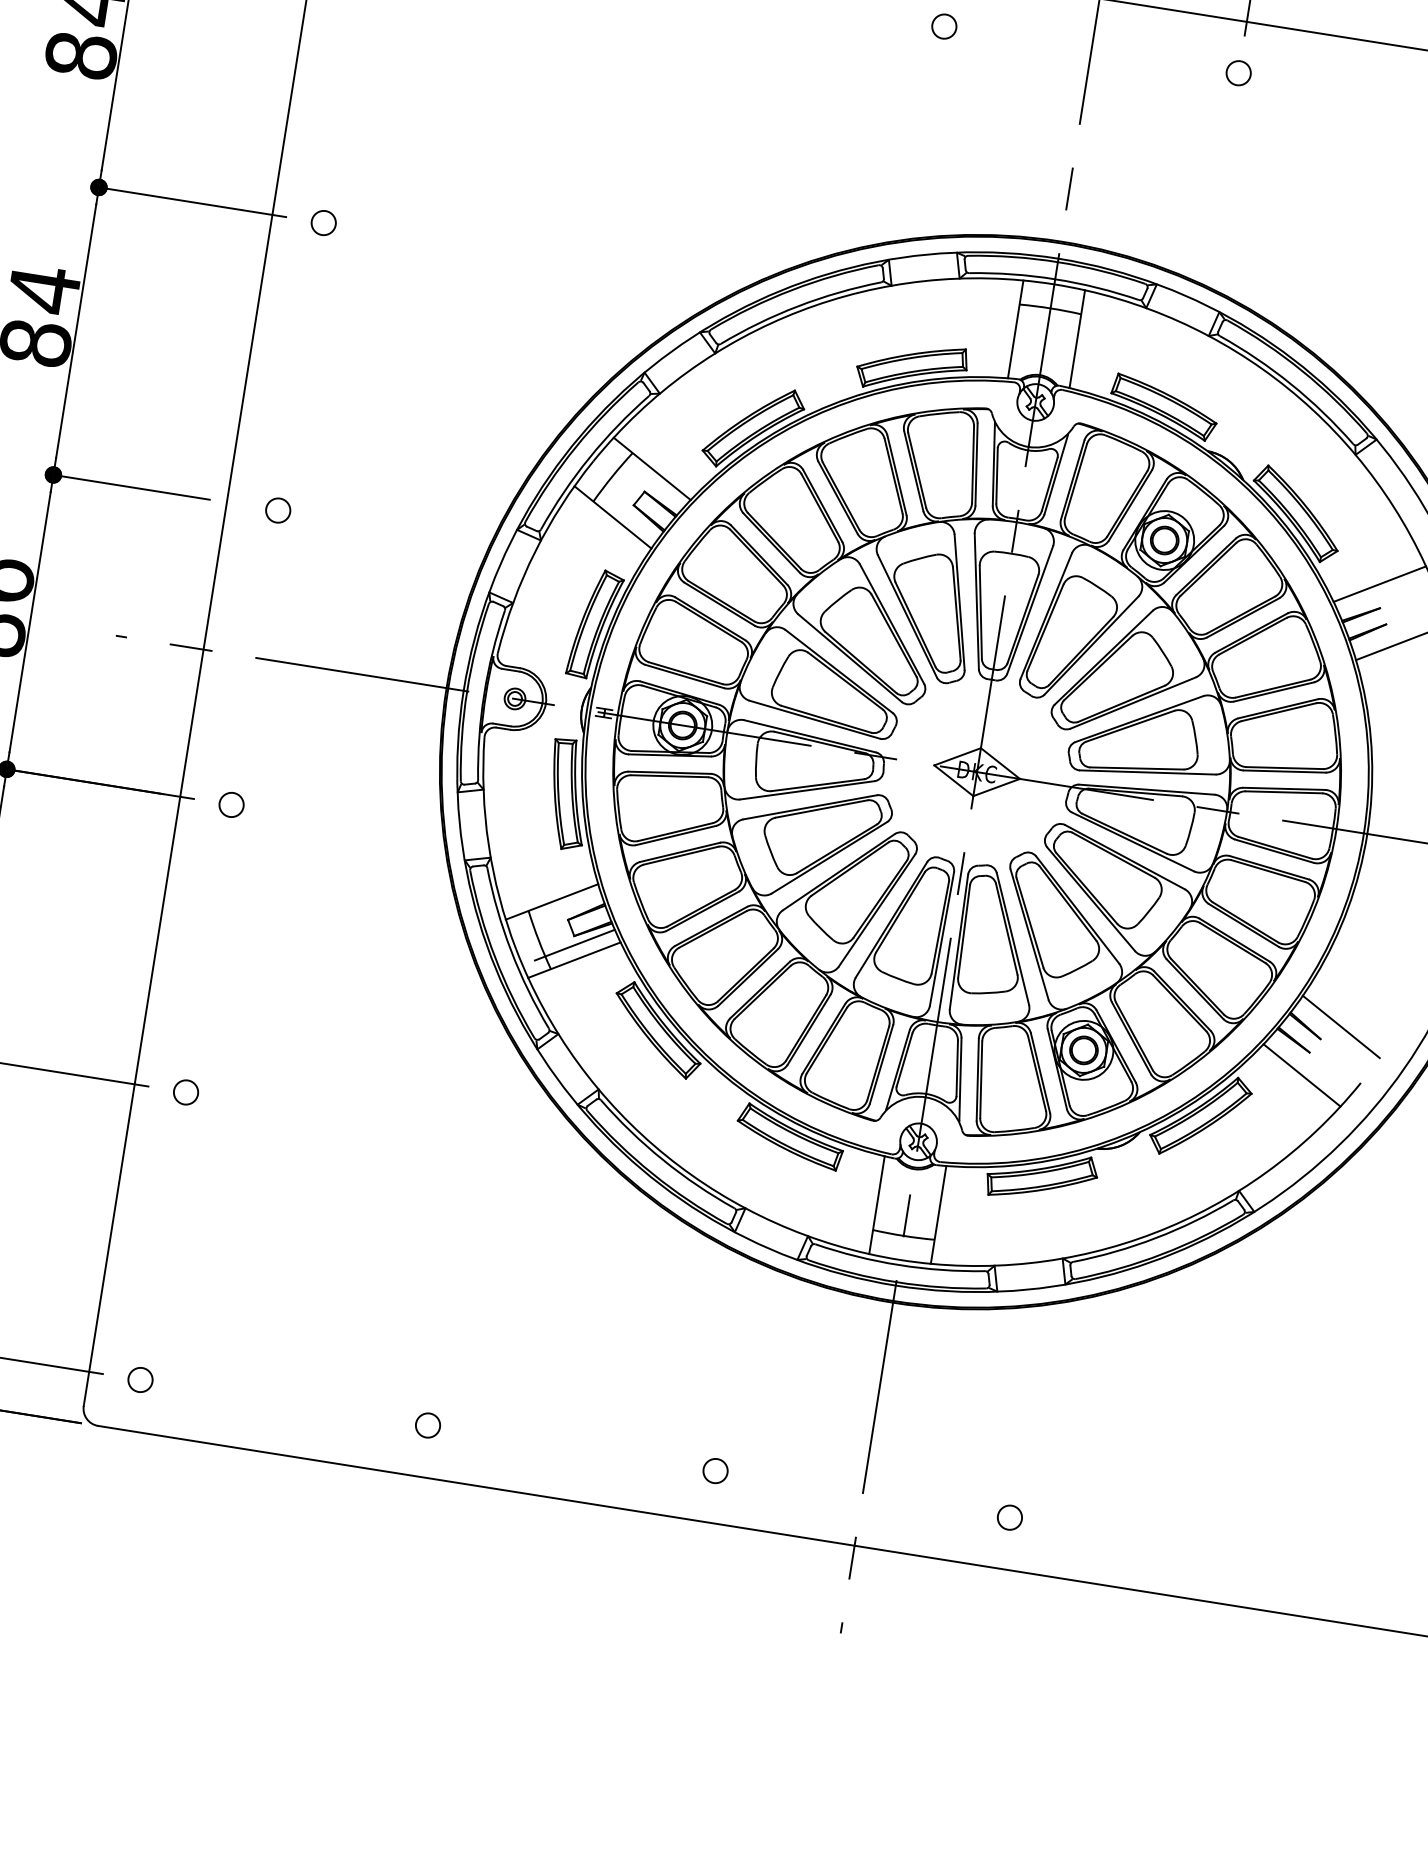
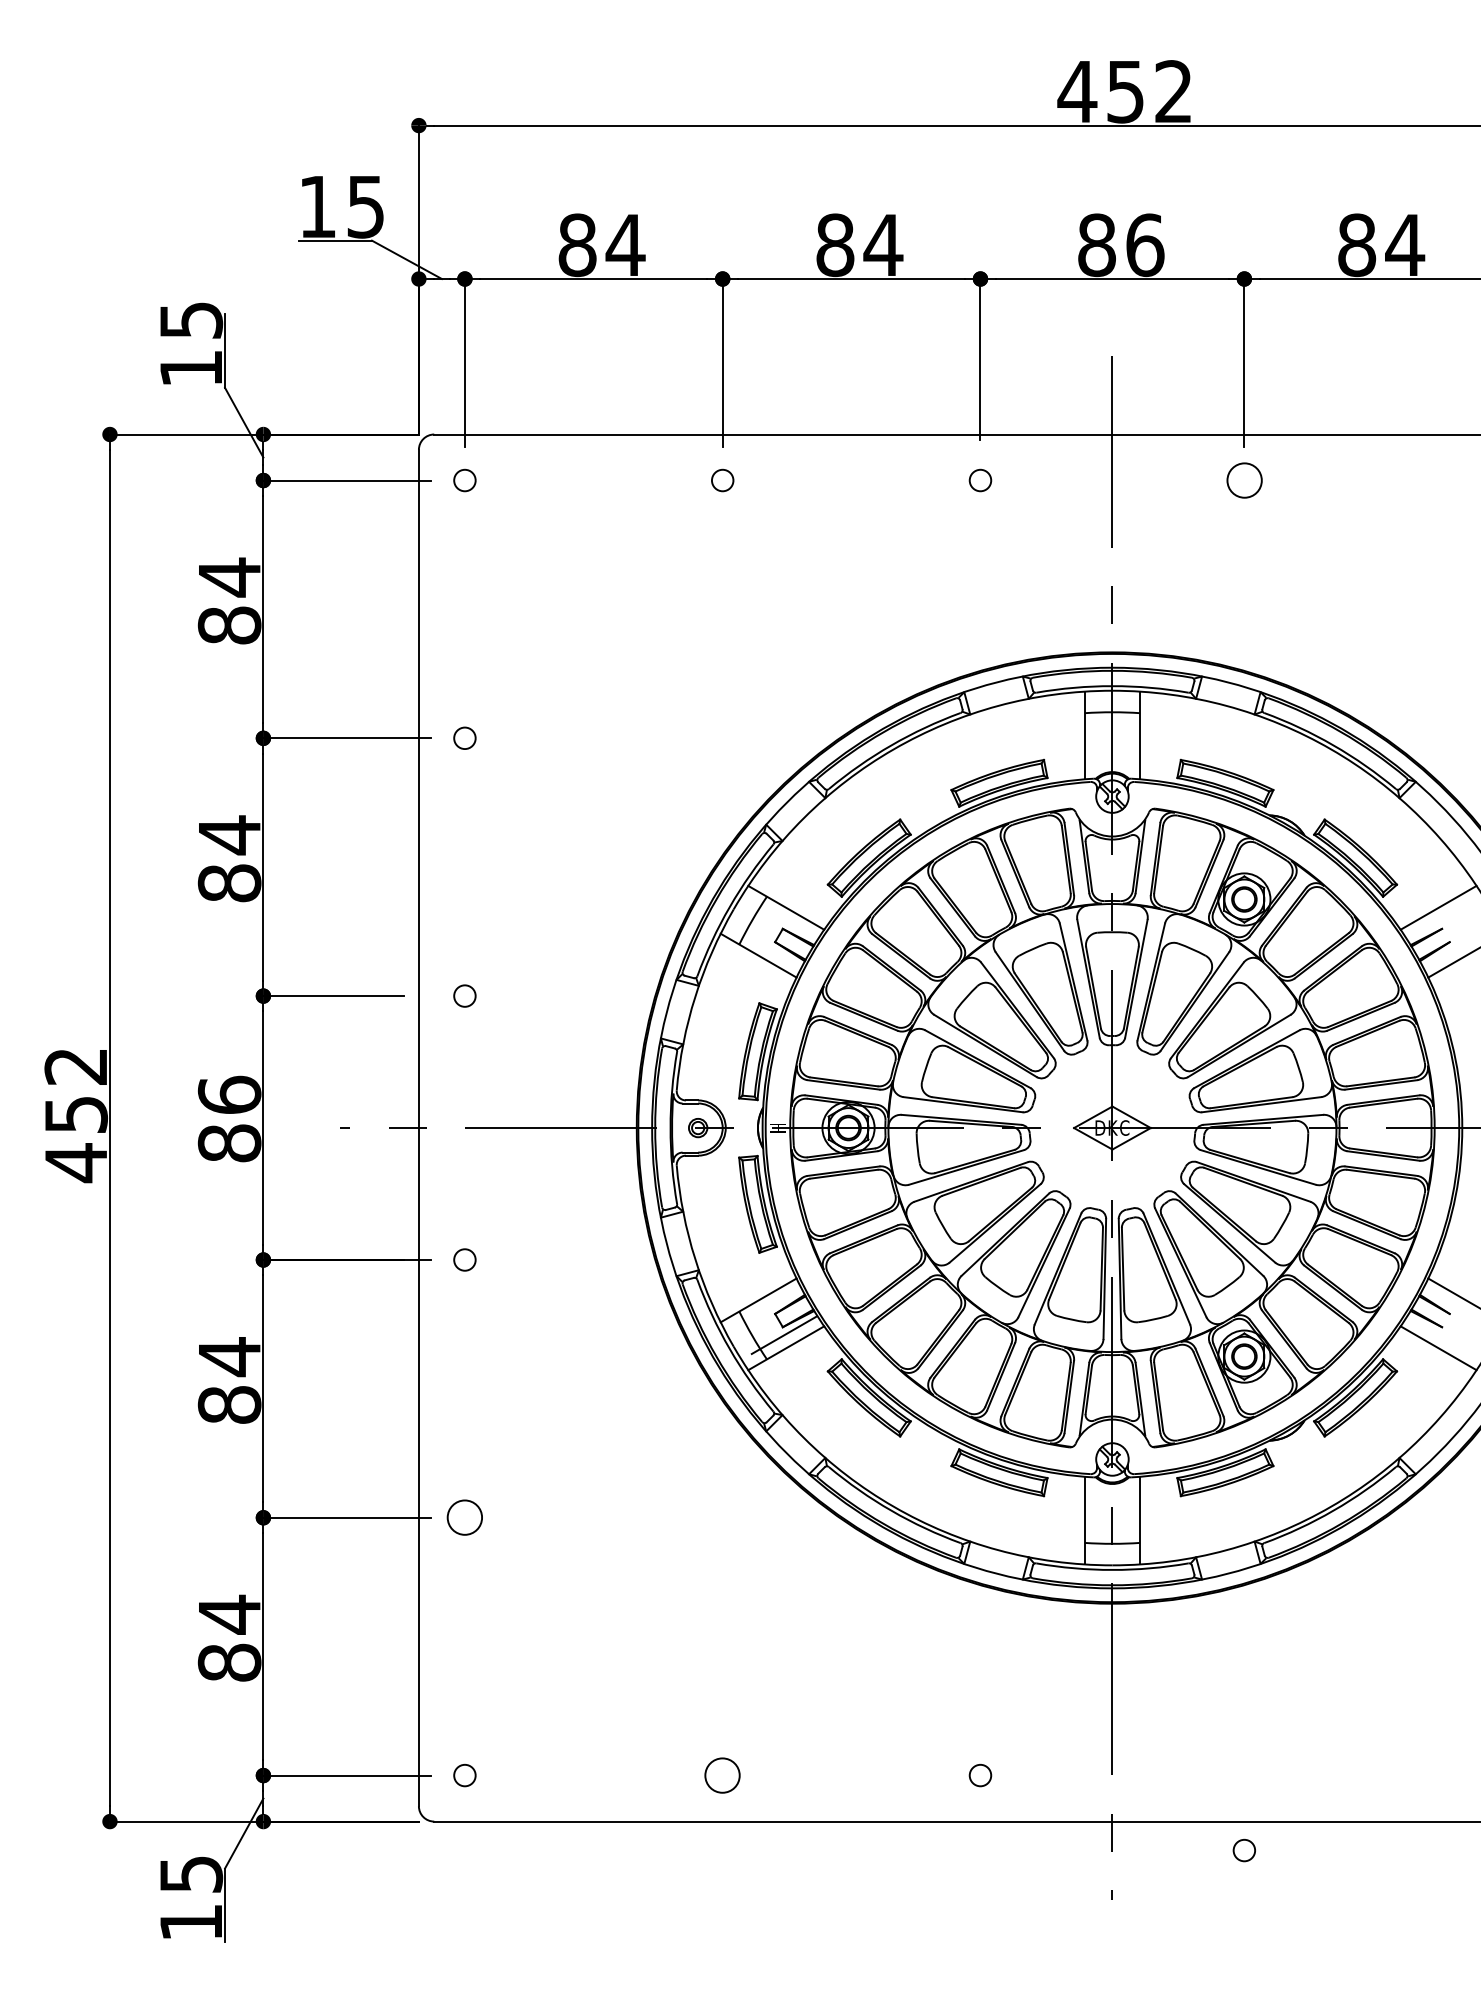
circle: (1237, 73) -> (1243, 480), size x1.6
circle: (185, 1092) -> (464, 1517), size x1.6
circle: (427, 1425) -> (722, 1775), size x1.6
circle: (1008, 1517) -> (1243, 1850), moved

